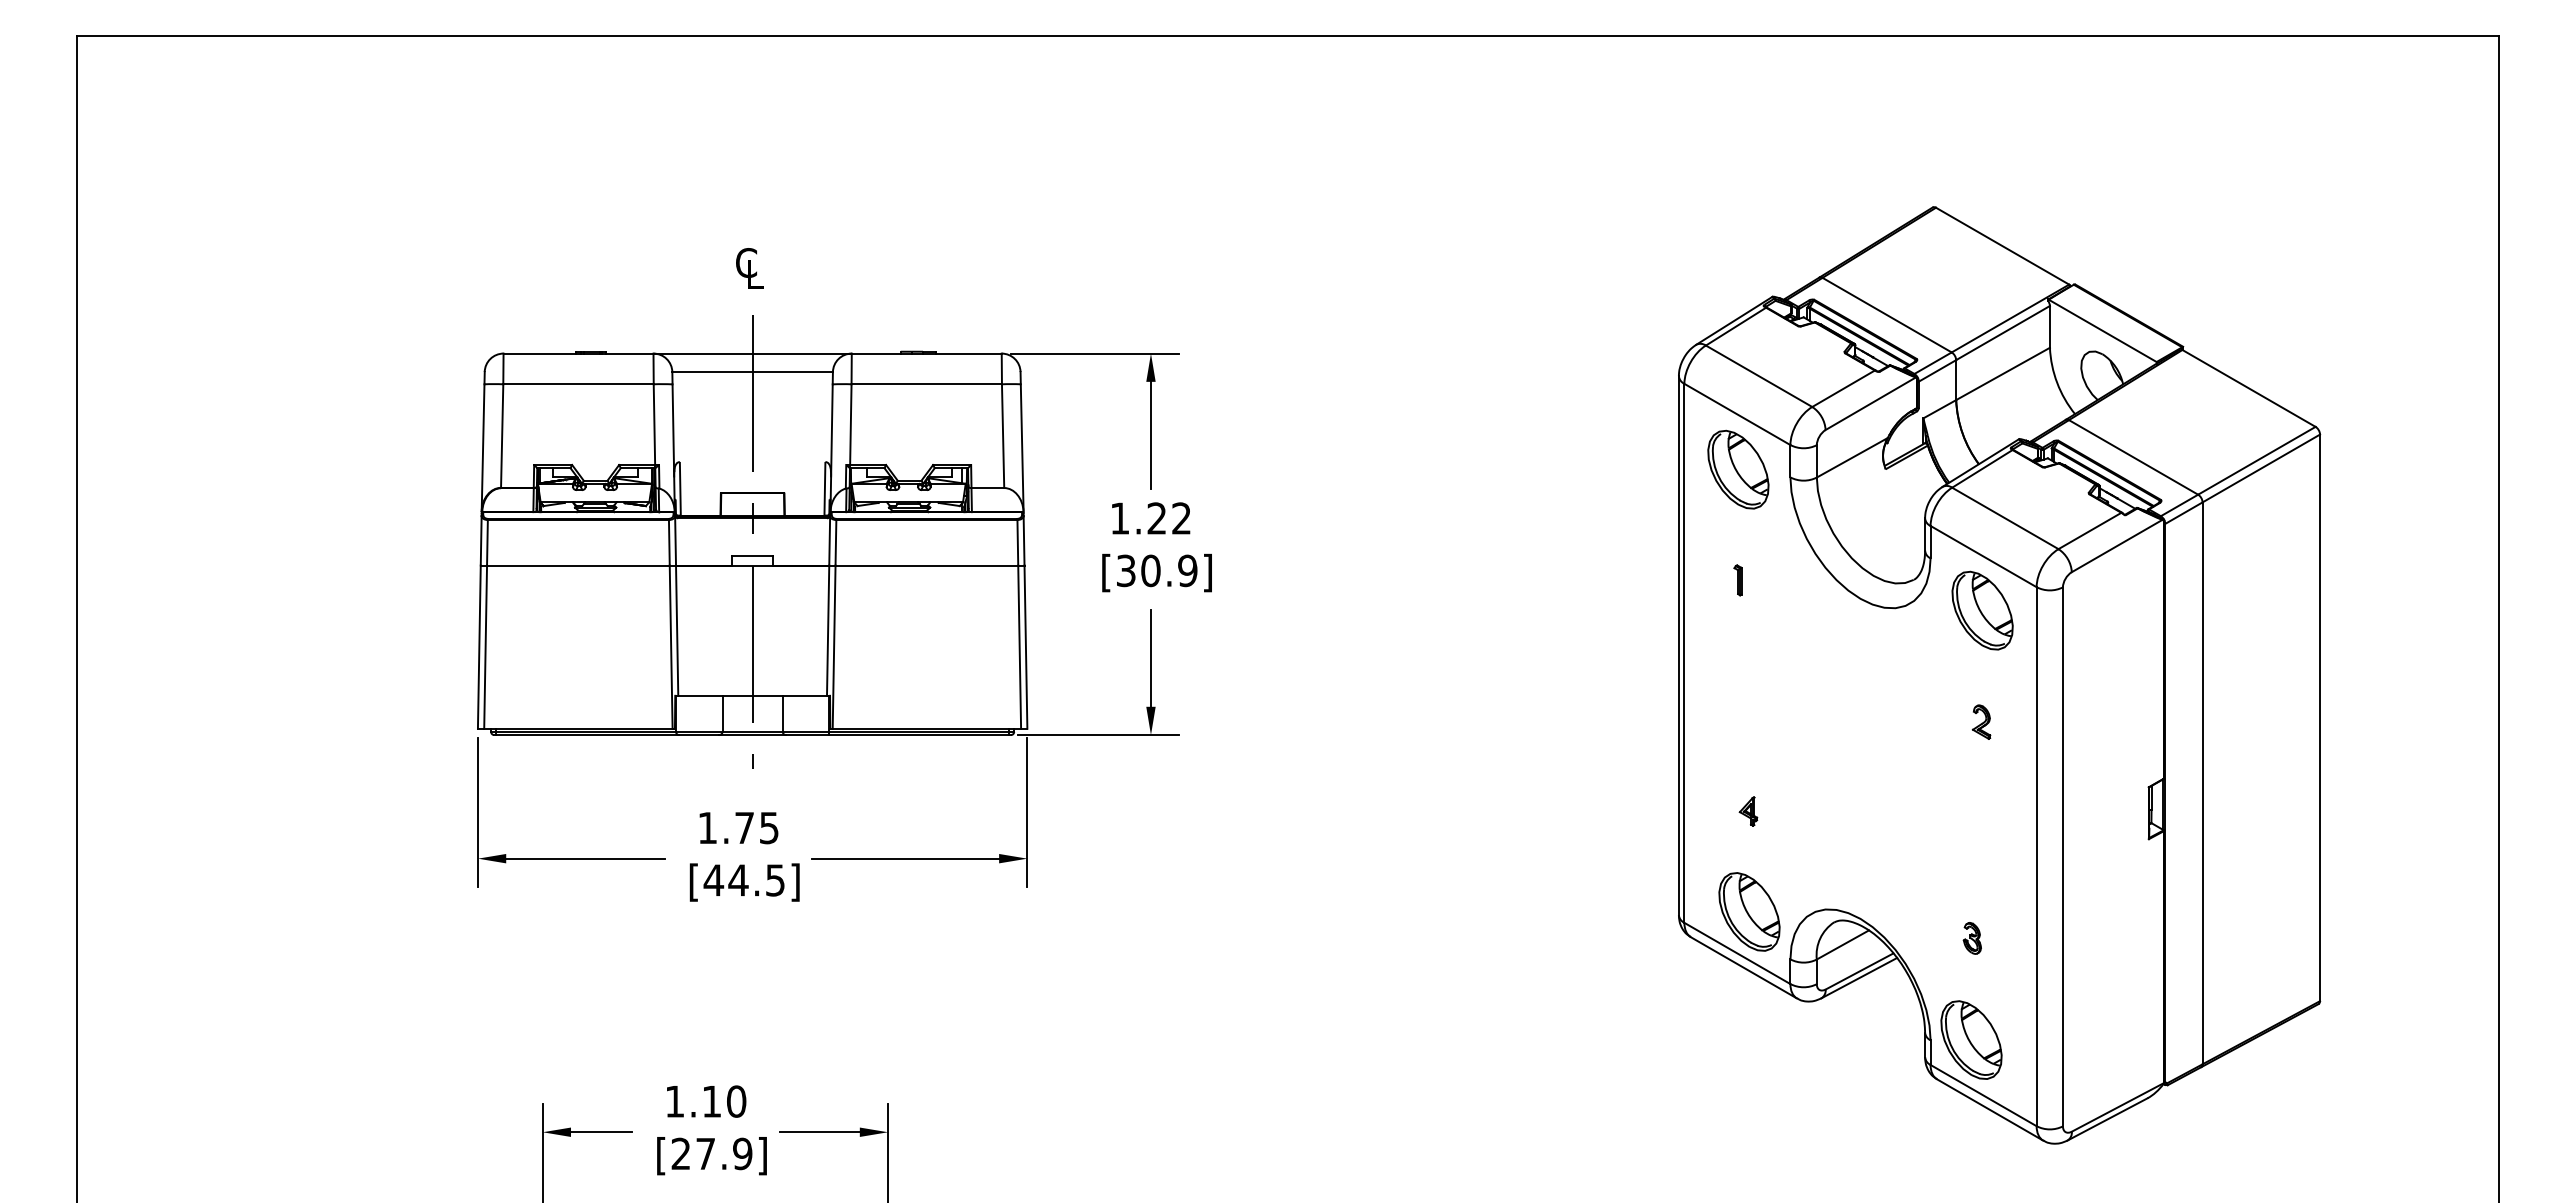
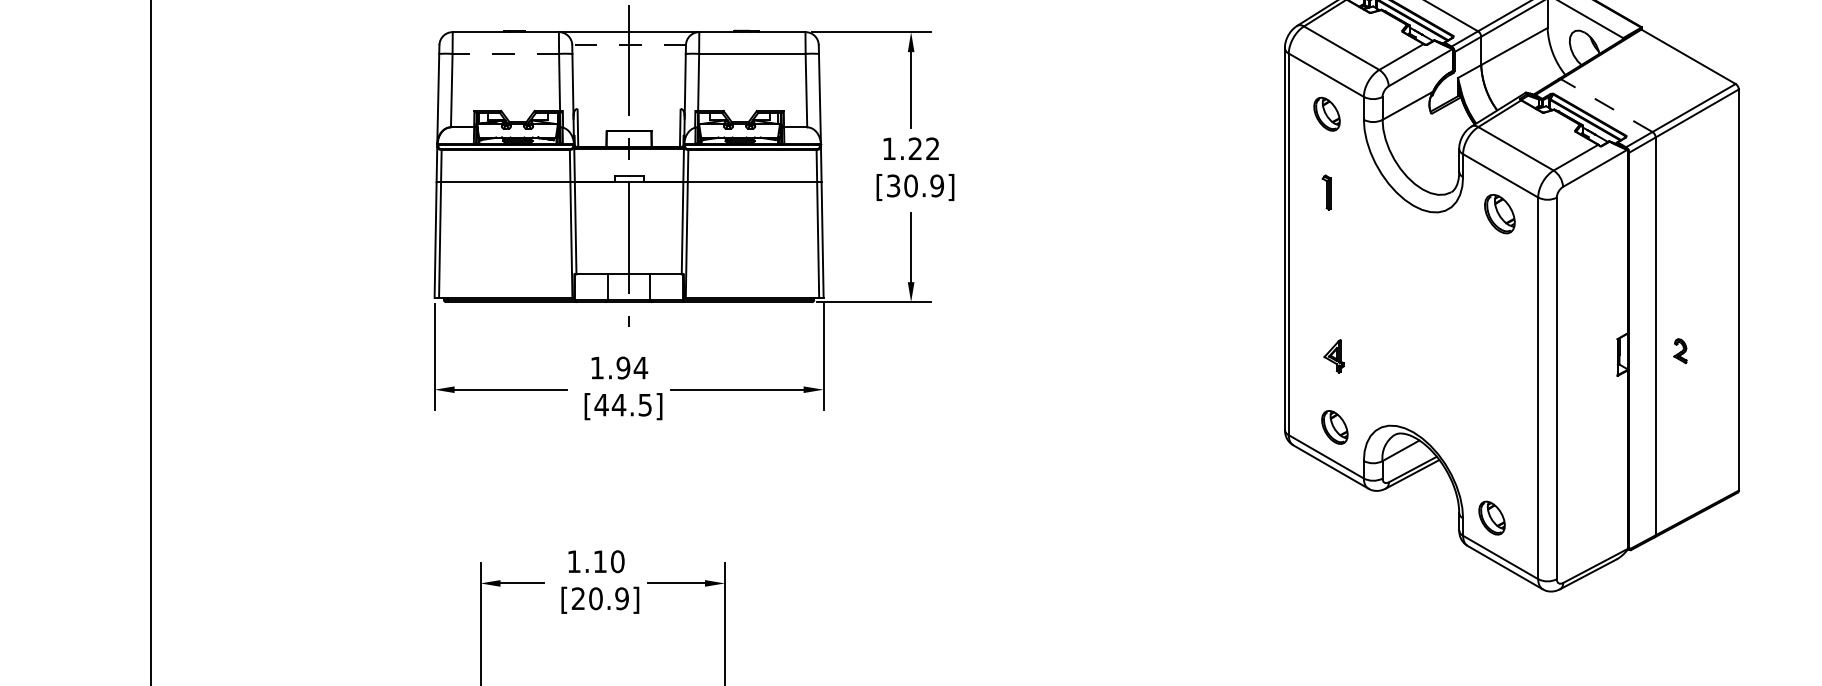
line: (752, 372) -> (629, 45), solid -> dashed
line: (578, 384) -> (505, 54), solid -> dashed
line: (2133, 457) -> (1606, 105), solid -> dashed
part: (1738, 469) -> (1327, 114), size x0.6
part: (1737, 580) -> (1326, 192), size x1.6
part: (1982, 610) -> (1499, 214), size x0.7
part: (1981, 721) -> (1680, 350), moved
part: (1748, 811) -> (1334, 356), size x1.6
text: (757, 827) -> (632, 367), 1.75 -> 1.94
part: (1749, 911) -> (1334, 427), size x0.6
part: (1971, 938) -> (1492, 446), removed
part: (1971, 1039) -> (1492, 517), size x0.6
text: (705, 1153) -> (595, 598), [27.9] -> [20.9]

